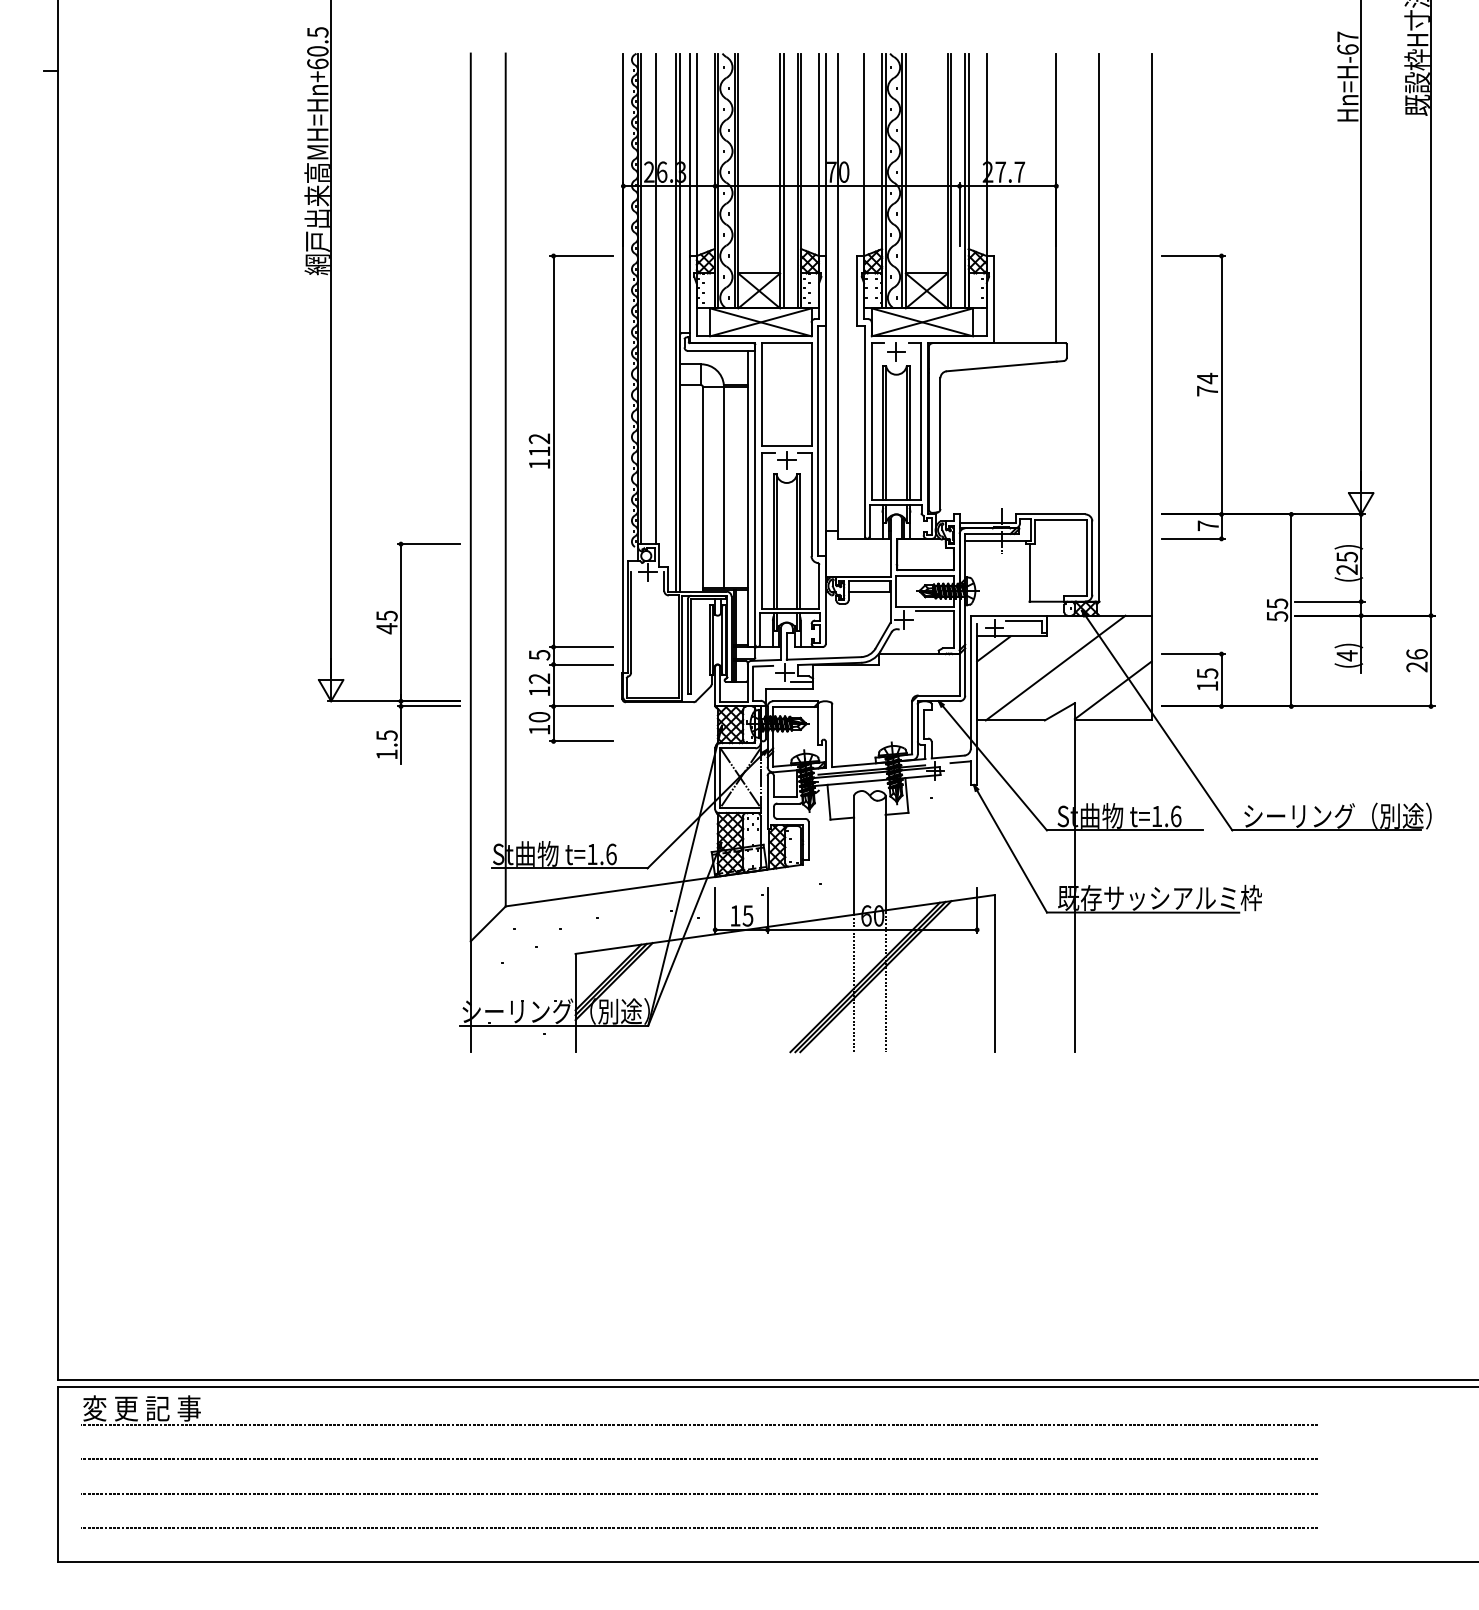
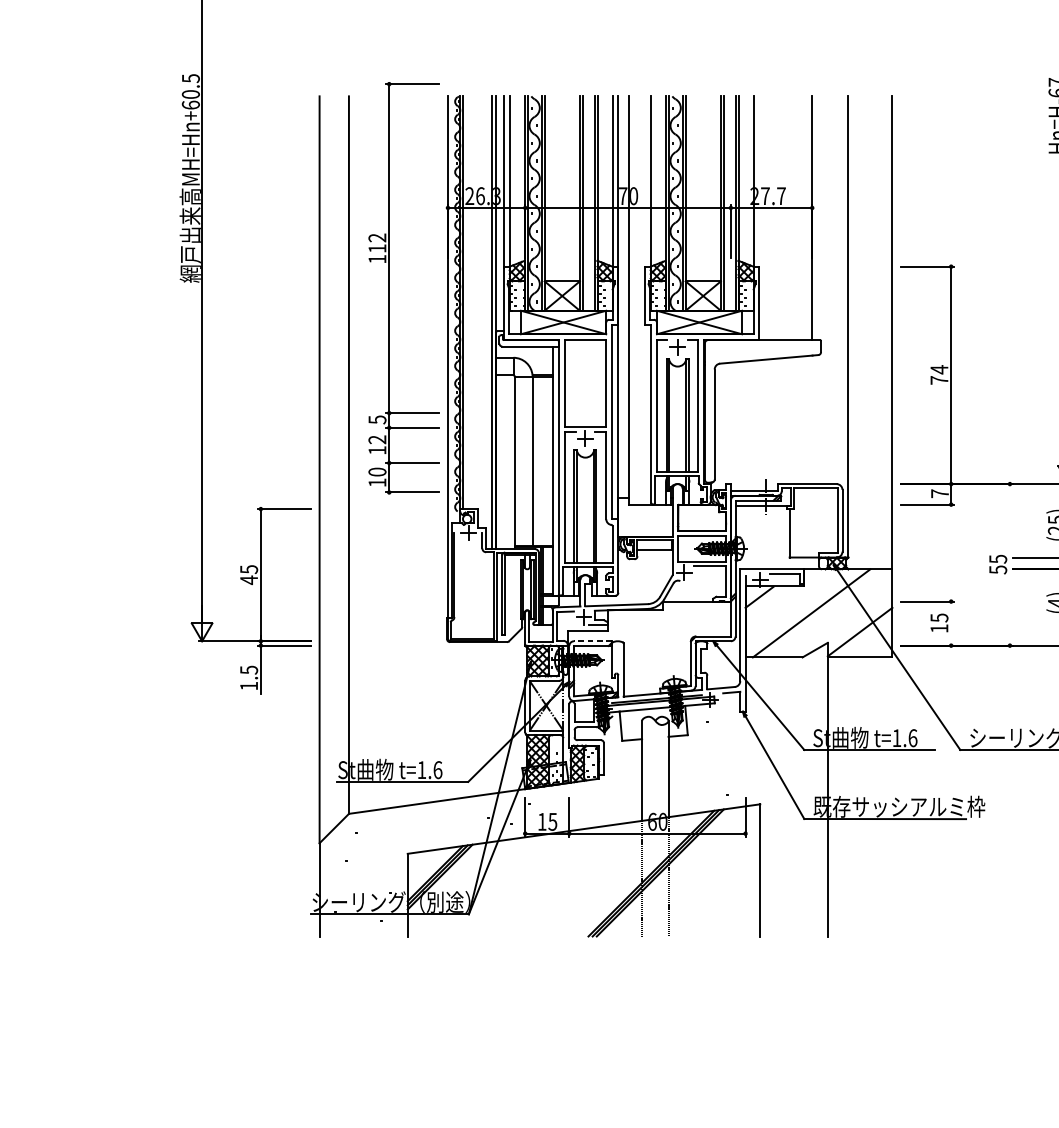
line: (655, 298) -> (474, 302), removed
part: (554, 498) -> (390, 288), moved
line: (1291, 610) -> (1010, 564), removed
line: (1221, 680) -> (951, 623), removed
line: (795, 701) -> (592, 641), solid -> dashed

